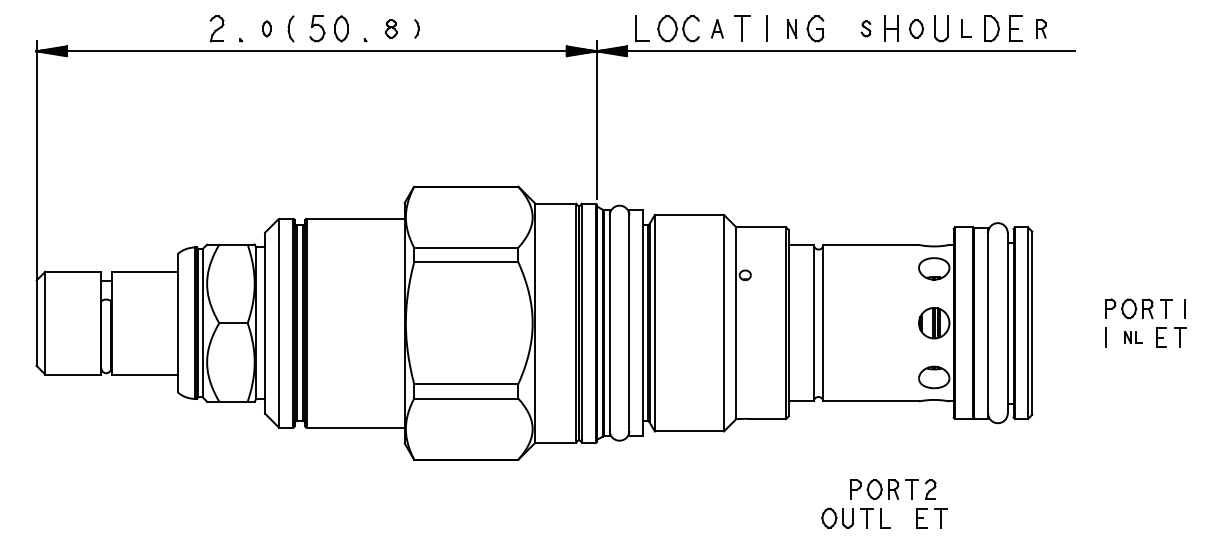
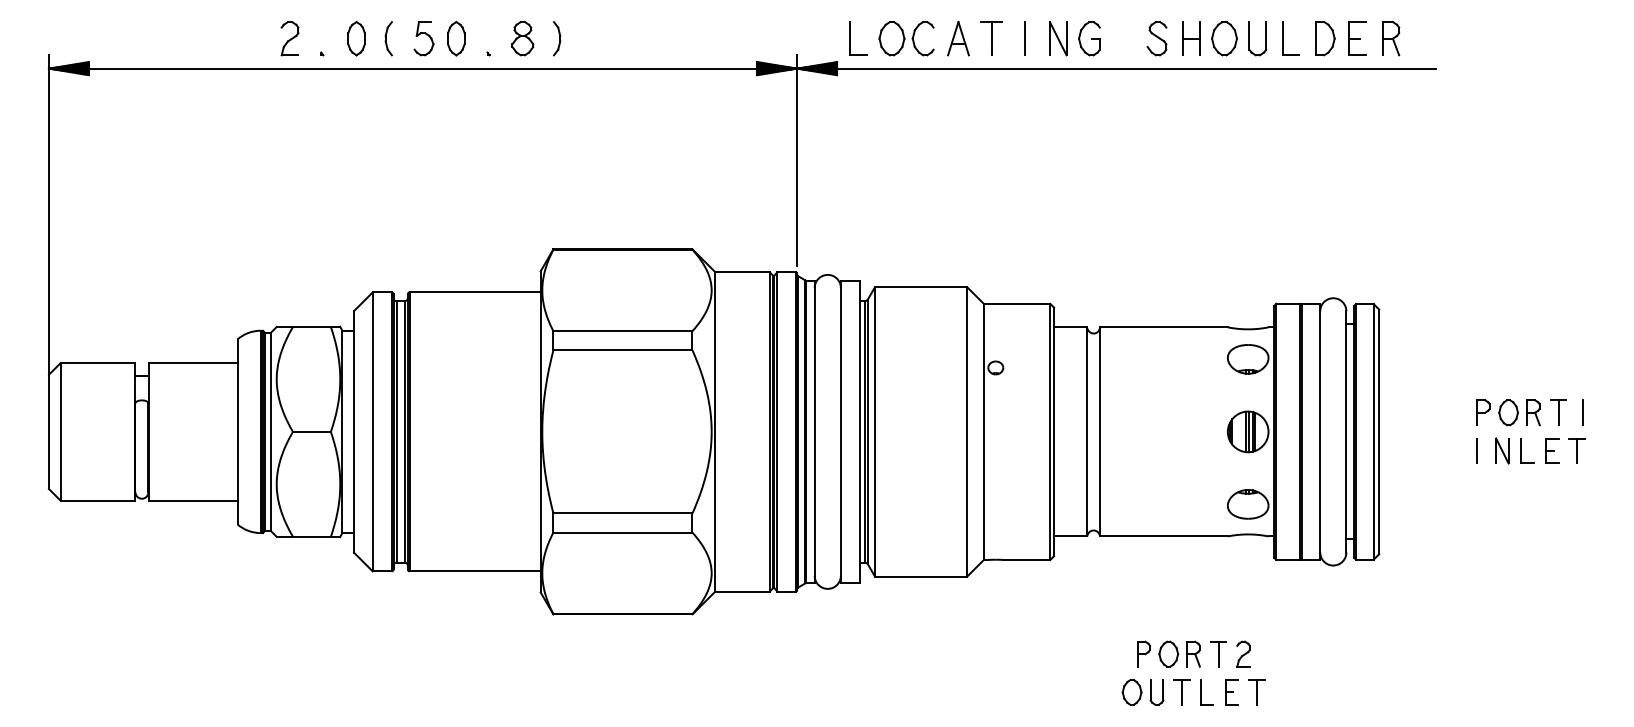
part: (266, 28) -> (356, 38), size x1.67
part: (391, 28) -> (523, 38), size x1.43
part: (416, 28) -> (556, 38), size x1.43
part: (717, 28) -> (958, 38), size x1.43
part: (791, 28) -> (1057, 38), size x1.43
part: (865, 28) -> (1156, 38), size x1.67
part: (916, 28) -> (1224, 38), size x1.43
part: (966, 28) -> (1291, 38), size x1.43
part: (1041, 28) -> (1391, 38), size x1.43
part: (1133, 337) -> (1514, 451), size x1.67
part: (855, 517) -> (1167, 691), moved

